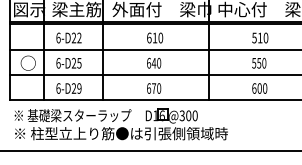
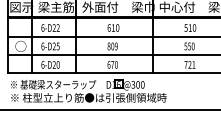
text: (154, 63) -> (113, 46), 640 -> 809
text: (79, 88) -> (58, 64), 6-D29 -> 6-D20
text: (259, 88) -> (189, 64), 600 -> 721

